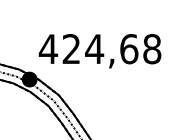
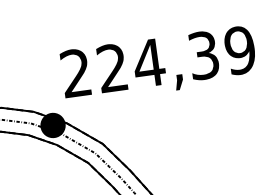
text: (99, 49) -> (156, 62), 424,68 -> 224,39

